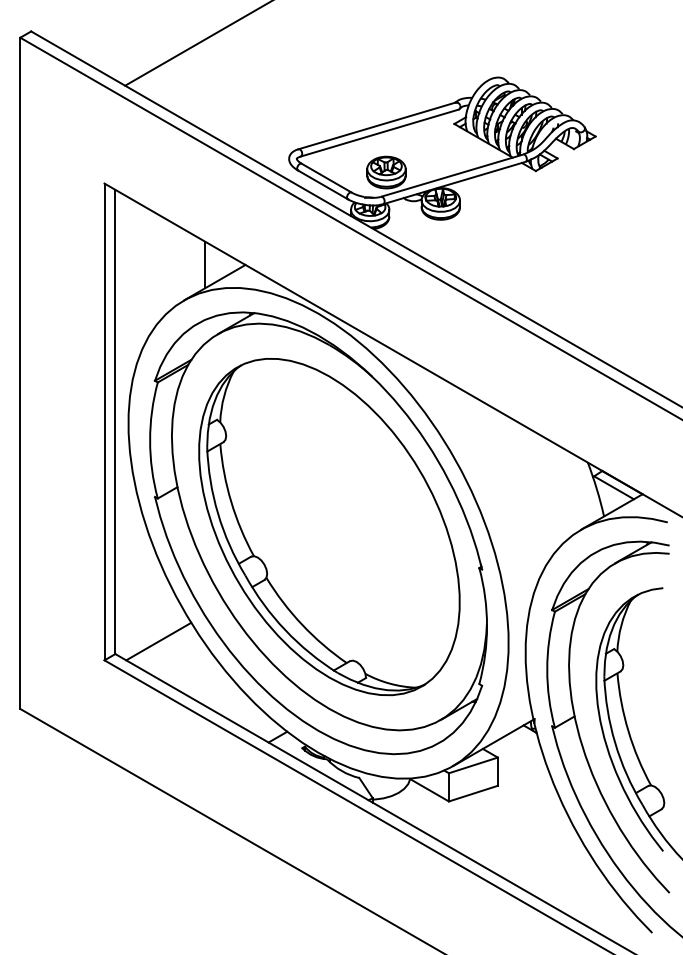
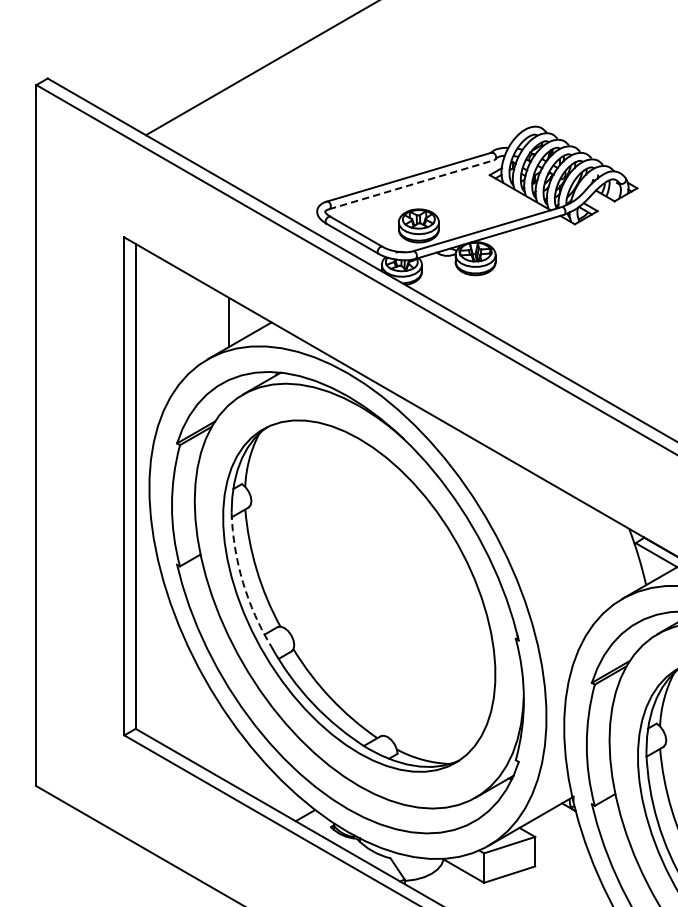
line: (379, 133) -> (411, 185), solid -> dashed
arc: (218, 513) -> (243, 582), solid -> dashed
line: (158, 641) -> (180, 715), removed

